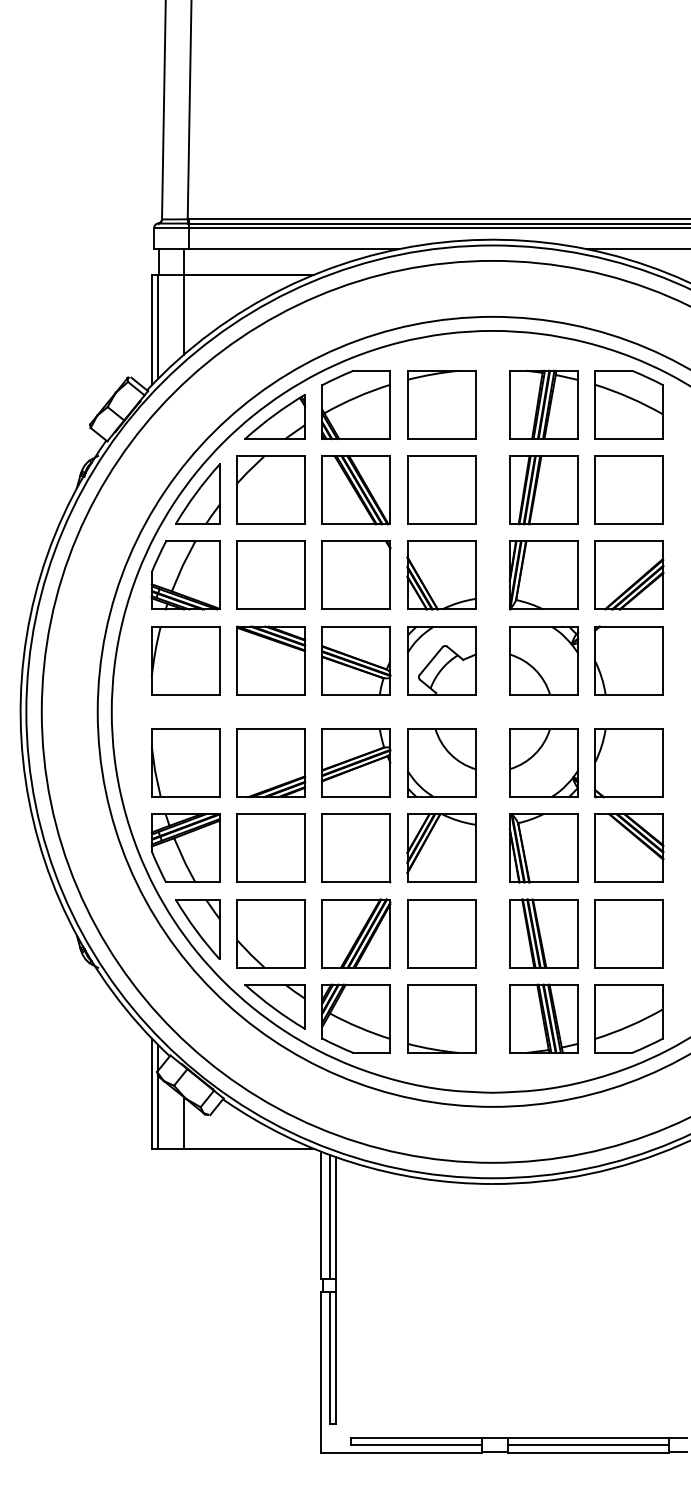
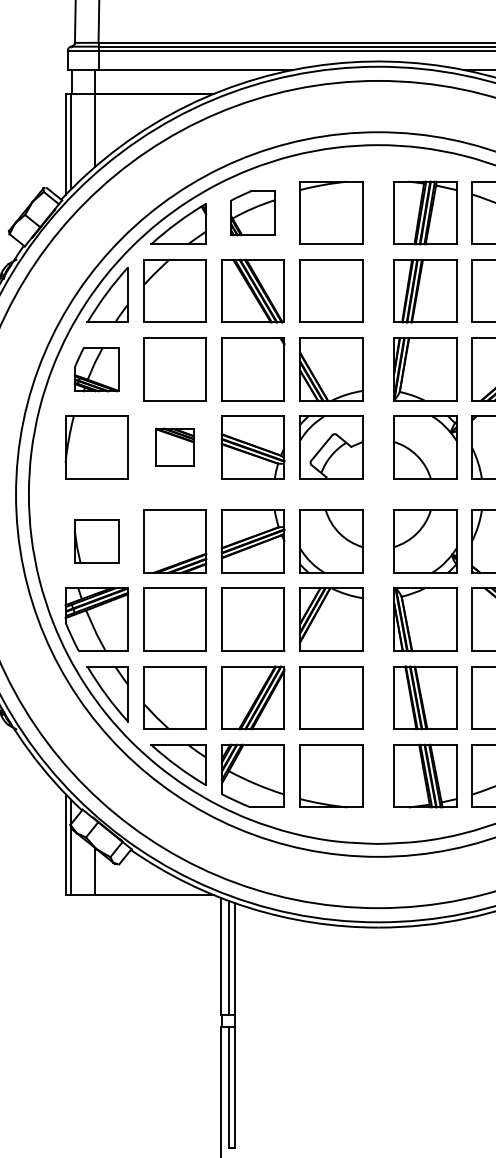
part: (355, 405) -> (252, 213), size x0.7
part: (185, 575) -> (96, 369), size x0.7
part: (271, 660) -> (175, 447), size x0.6
part: (185, 762) -> (96, 540), size x0.7

